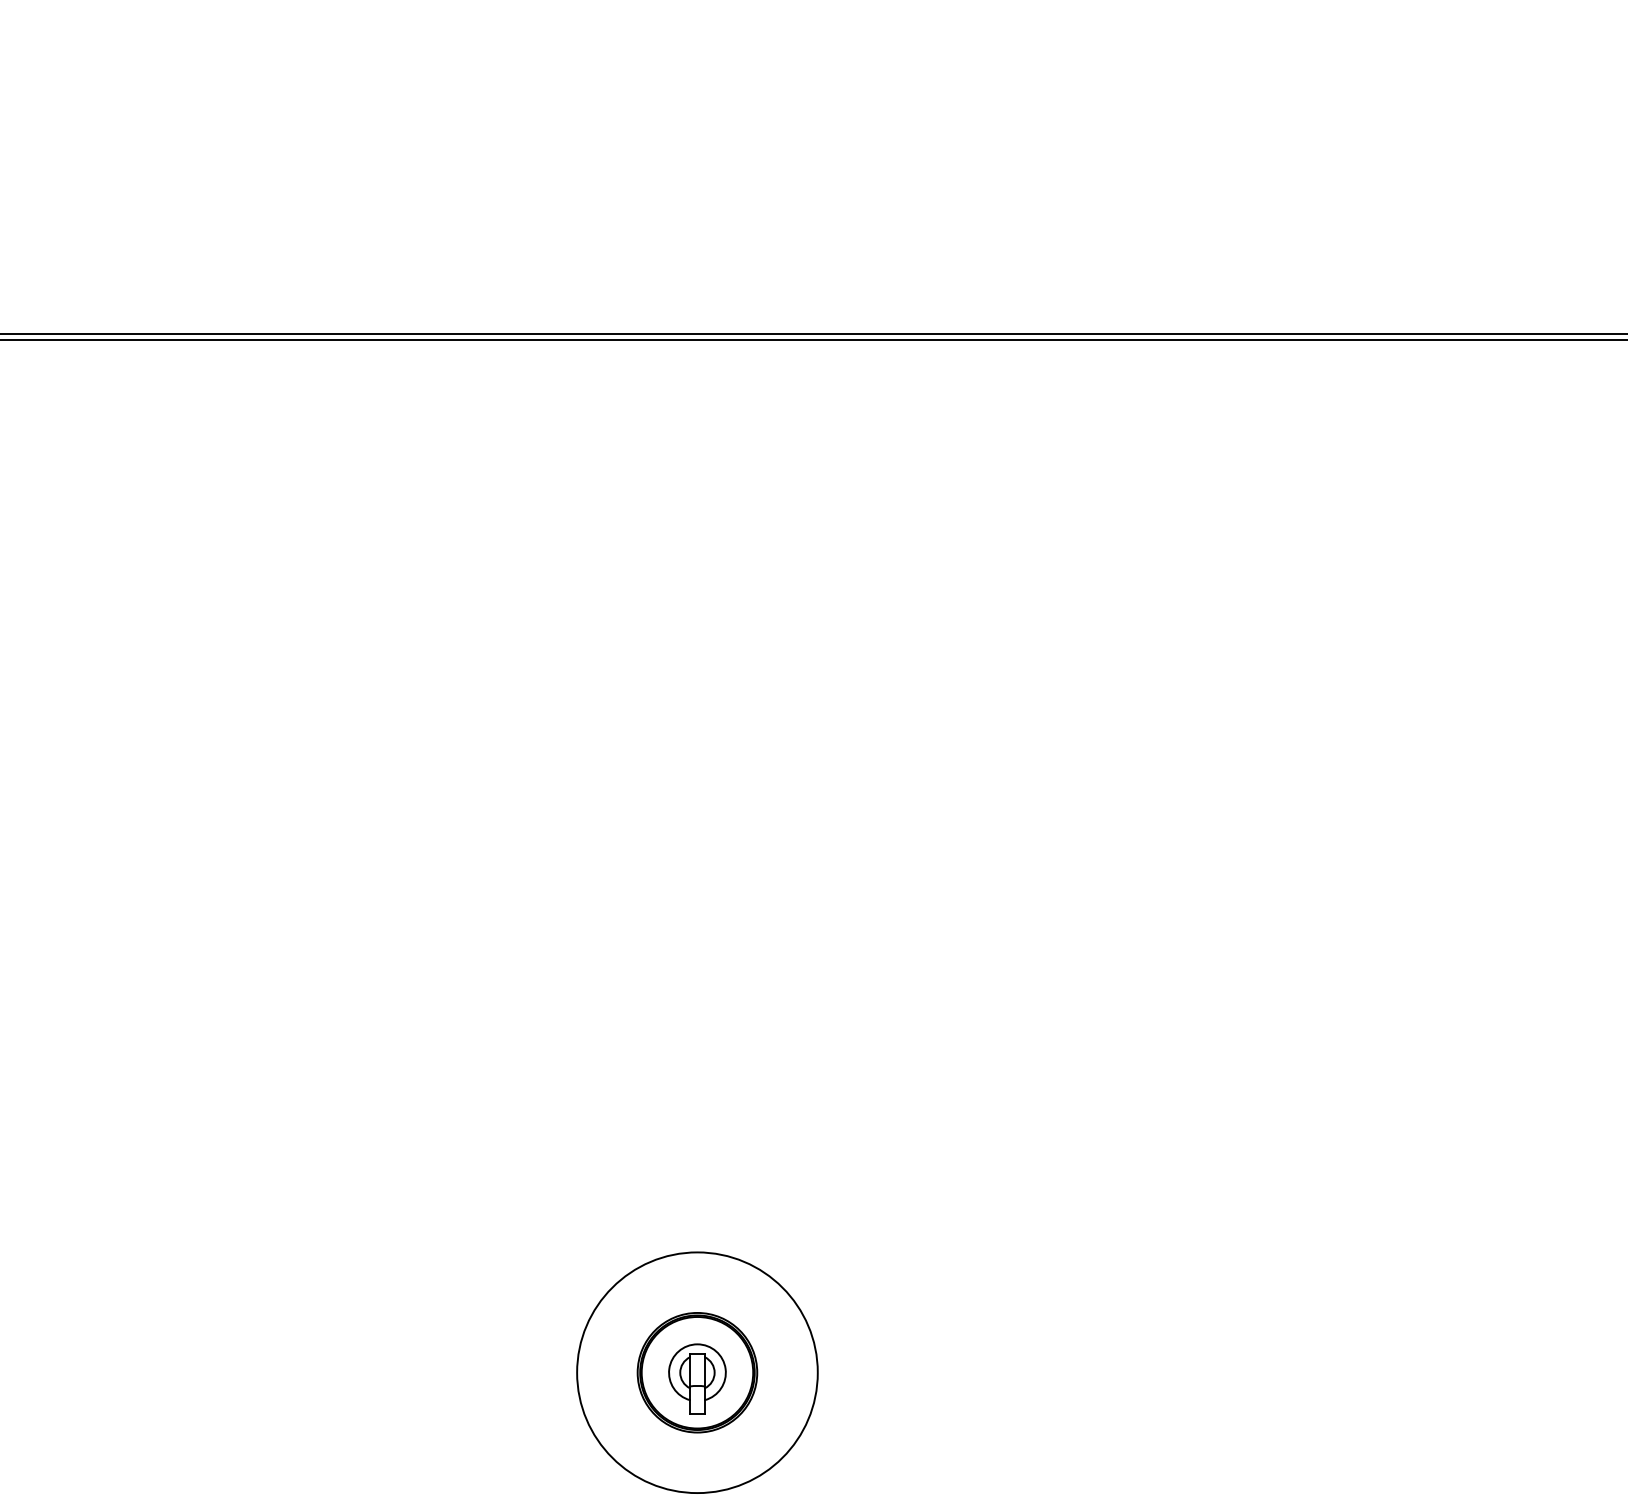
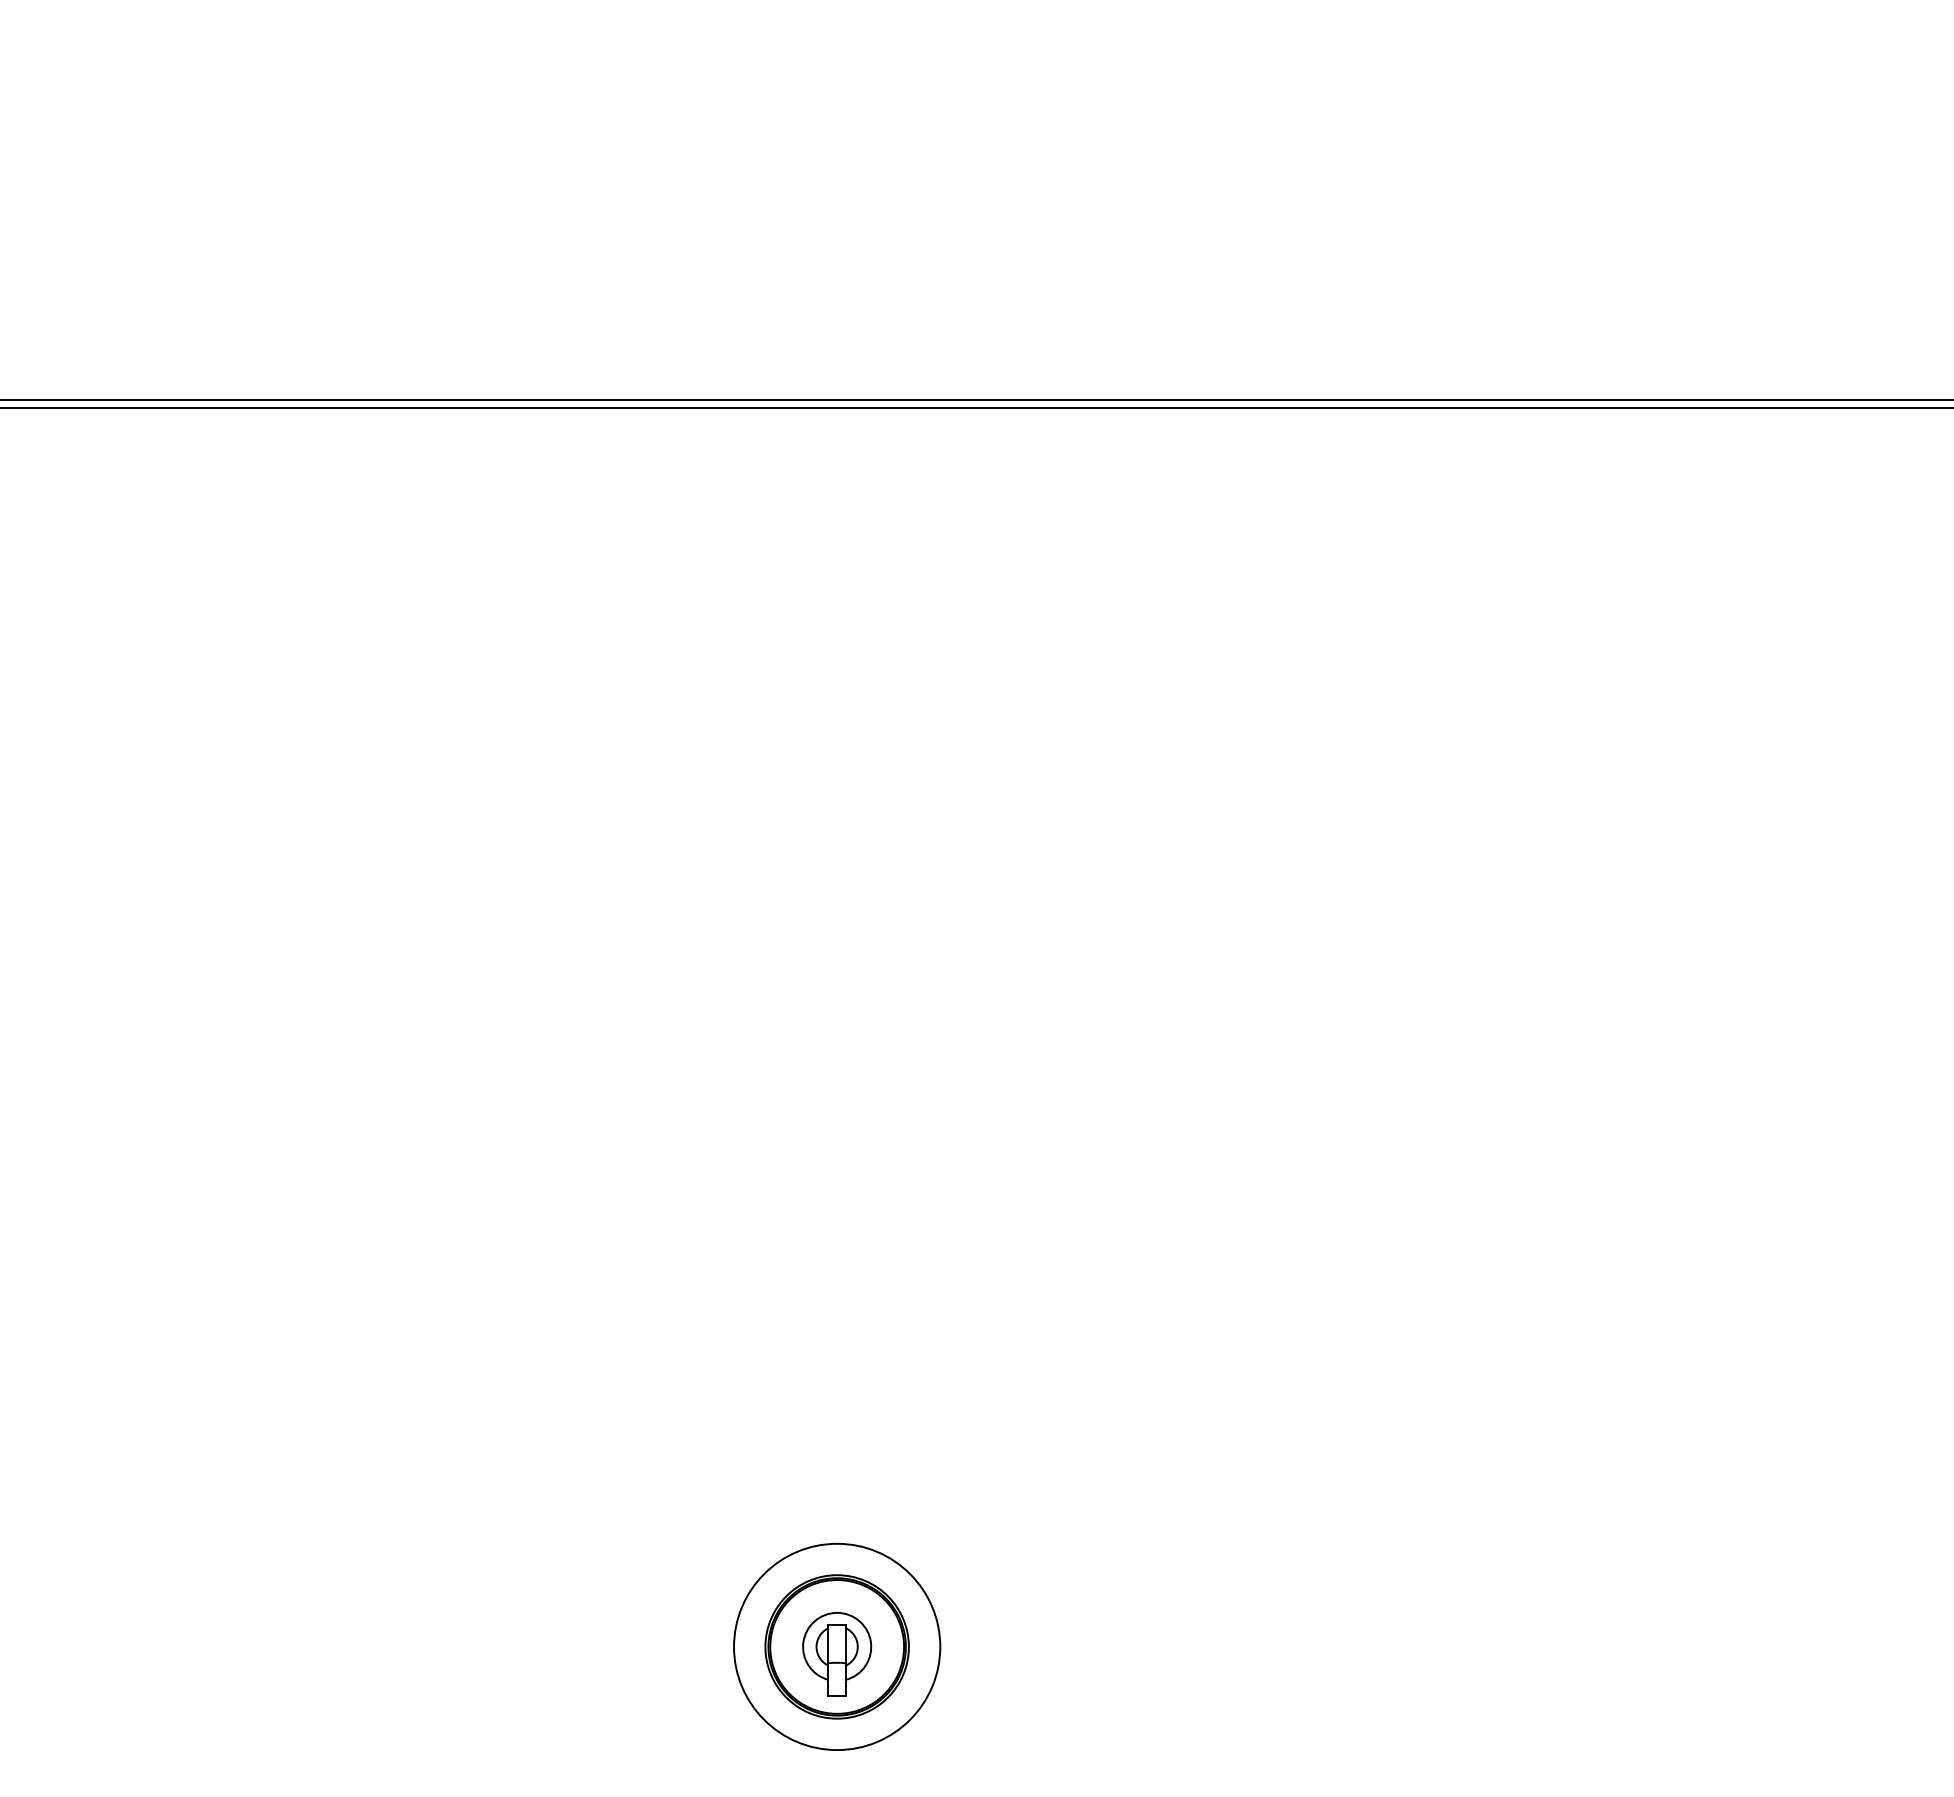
circle: (697, 1372) -> (837, 1646), size x0.71

